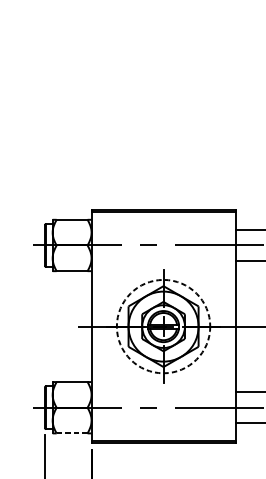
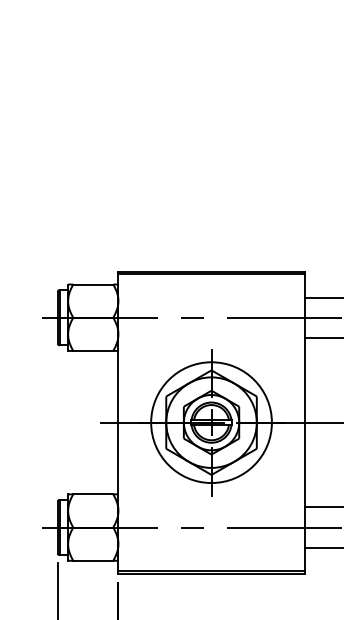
circle: (163, 326) -> (211, 422), dashed -> solid
line: (71, 433) -> (92, 560), dashed -> solid

